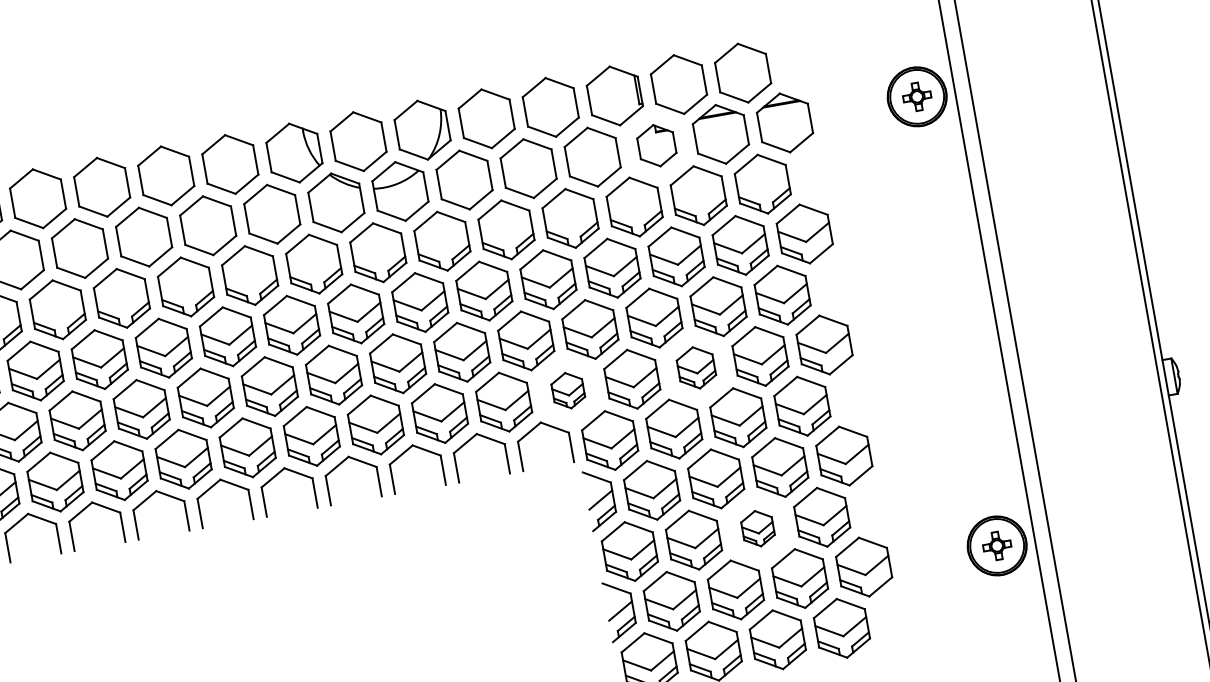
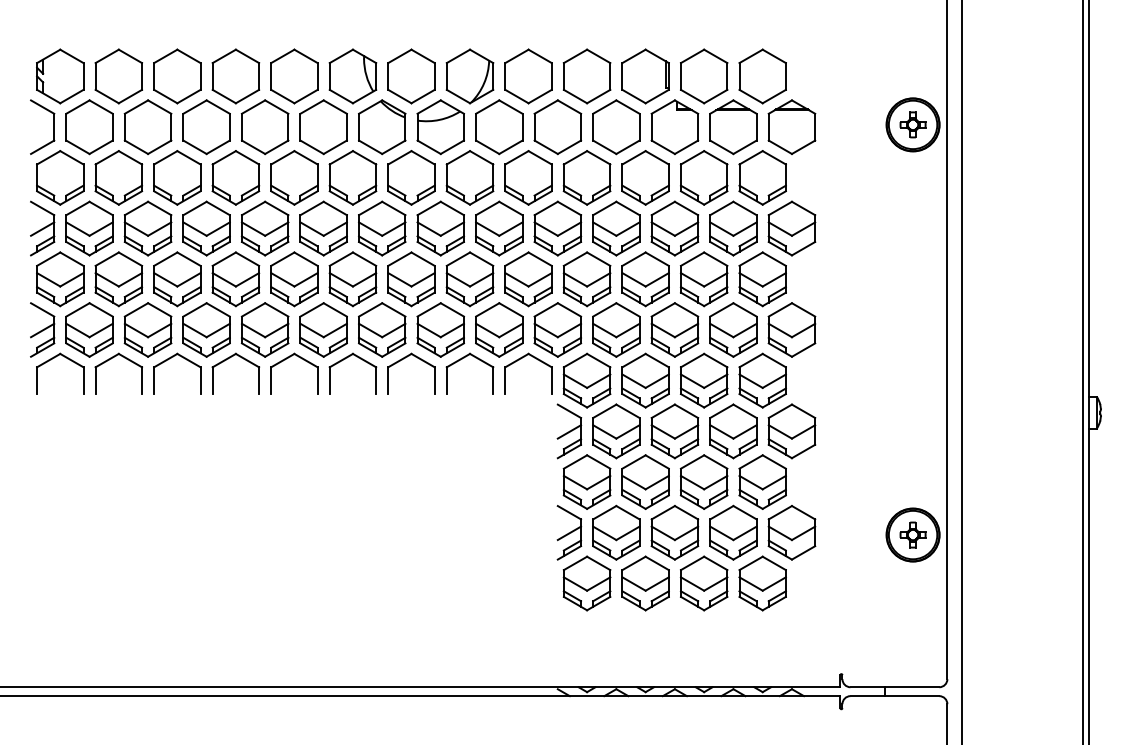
part: (656, 145) -> (674, 126), size x1.43
part: (695, 367) -> (674, 329), size x1.43
part: (567, 390) -> (557, 329), size x1.67
part: (757, 528) -> (703, 481), size x1.67

